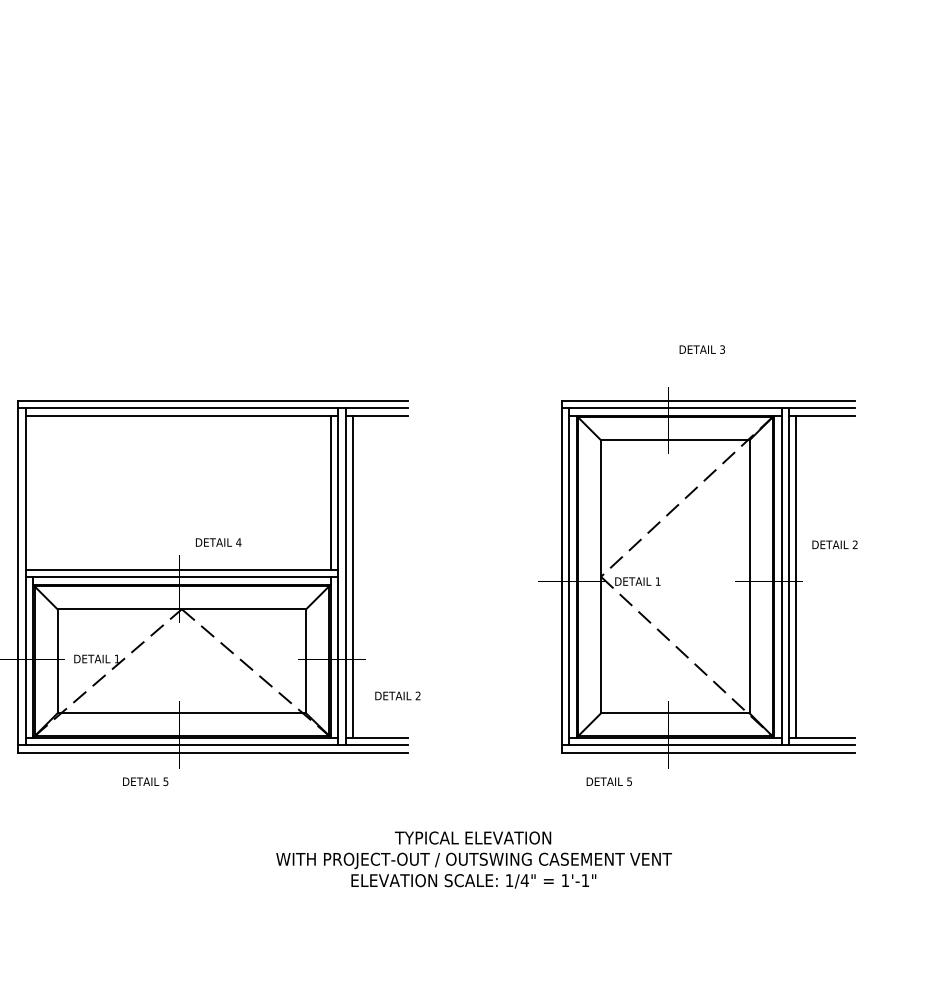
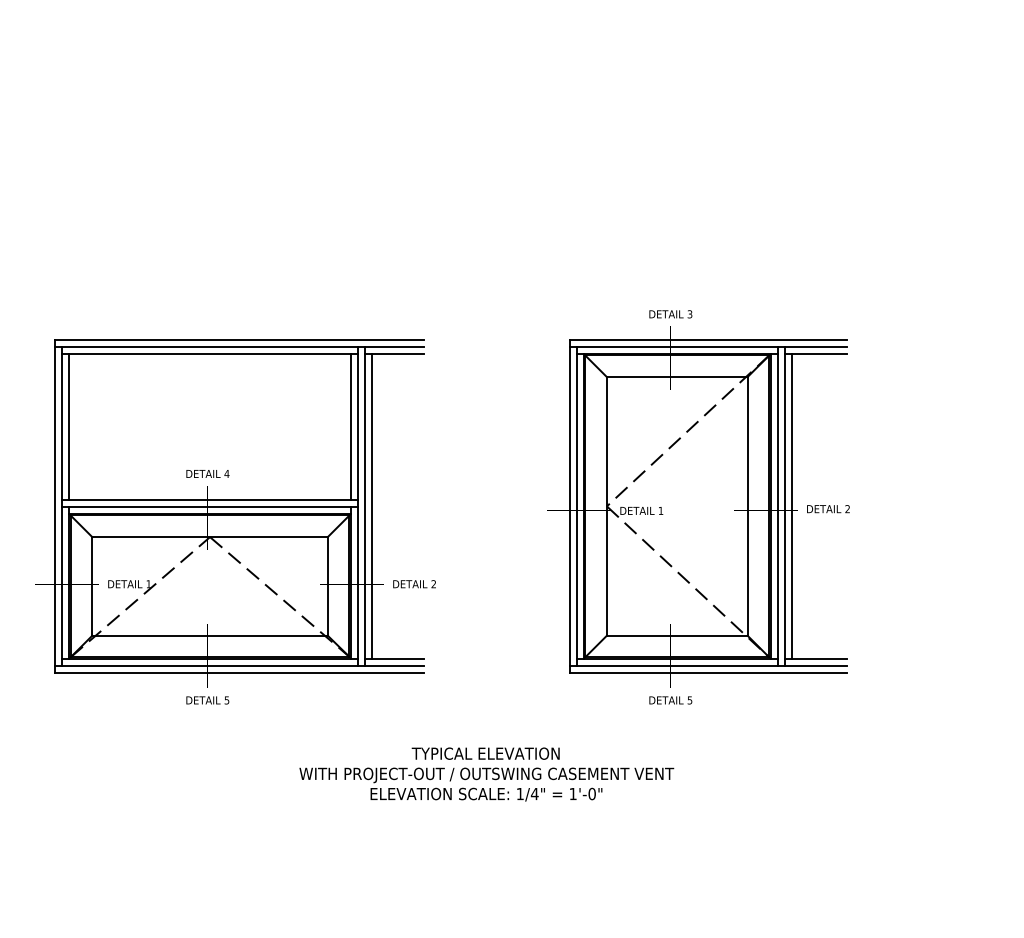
text: (701, 349) -> (670, 314), moved
line: (33, 492) -> (69, 426), added
text: (218, 542) -> (207, 473), moved
text: (835, 545) -> (828, 509), moved
text: (397, 696) -> (414, 584), moved
text: (145, 781) -> (207, 700), moved
text: (609, 781) -> (670, 700), moved
text: (584, 880) -> (591, 793), 1'-1" -> 1'-0"

